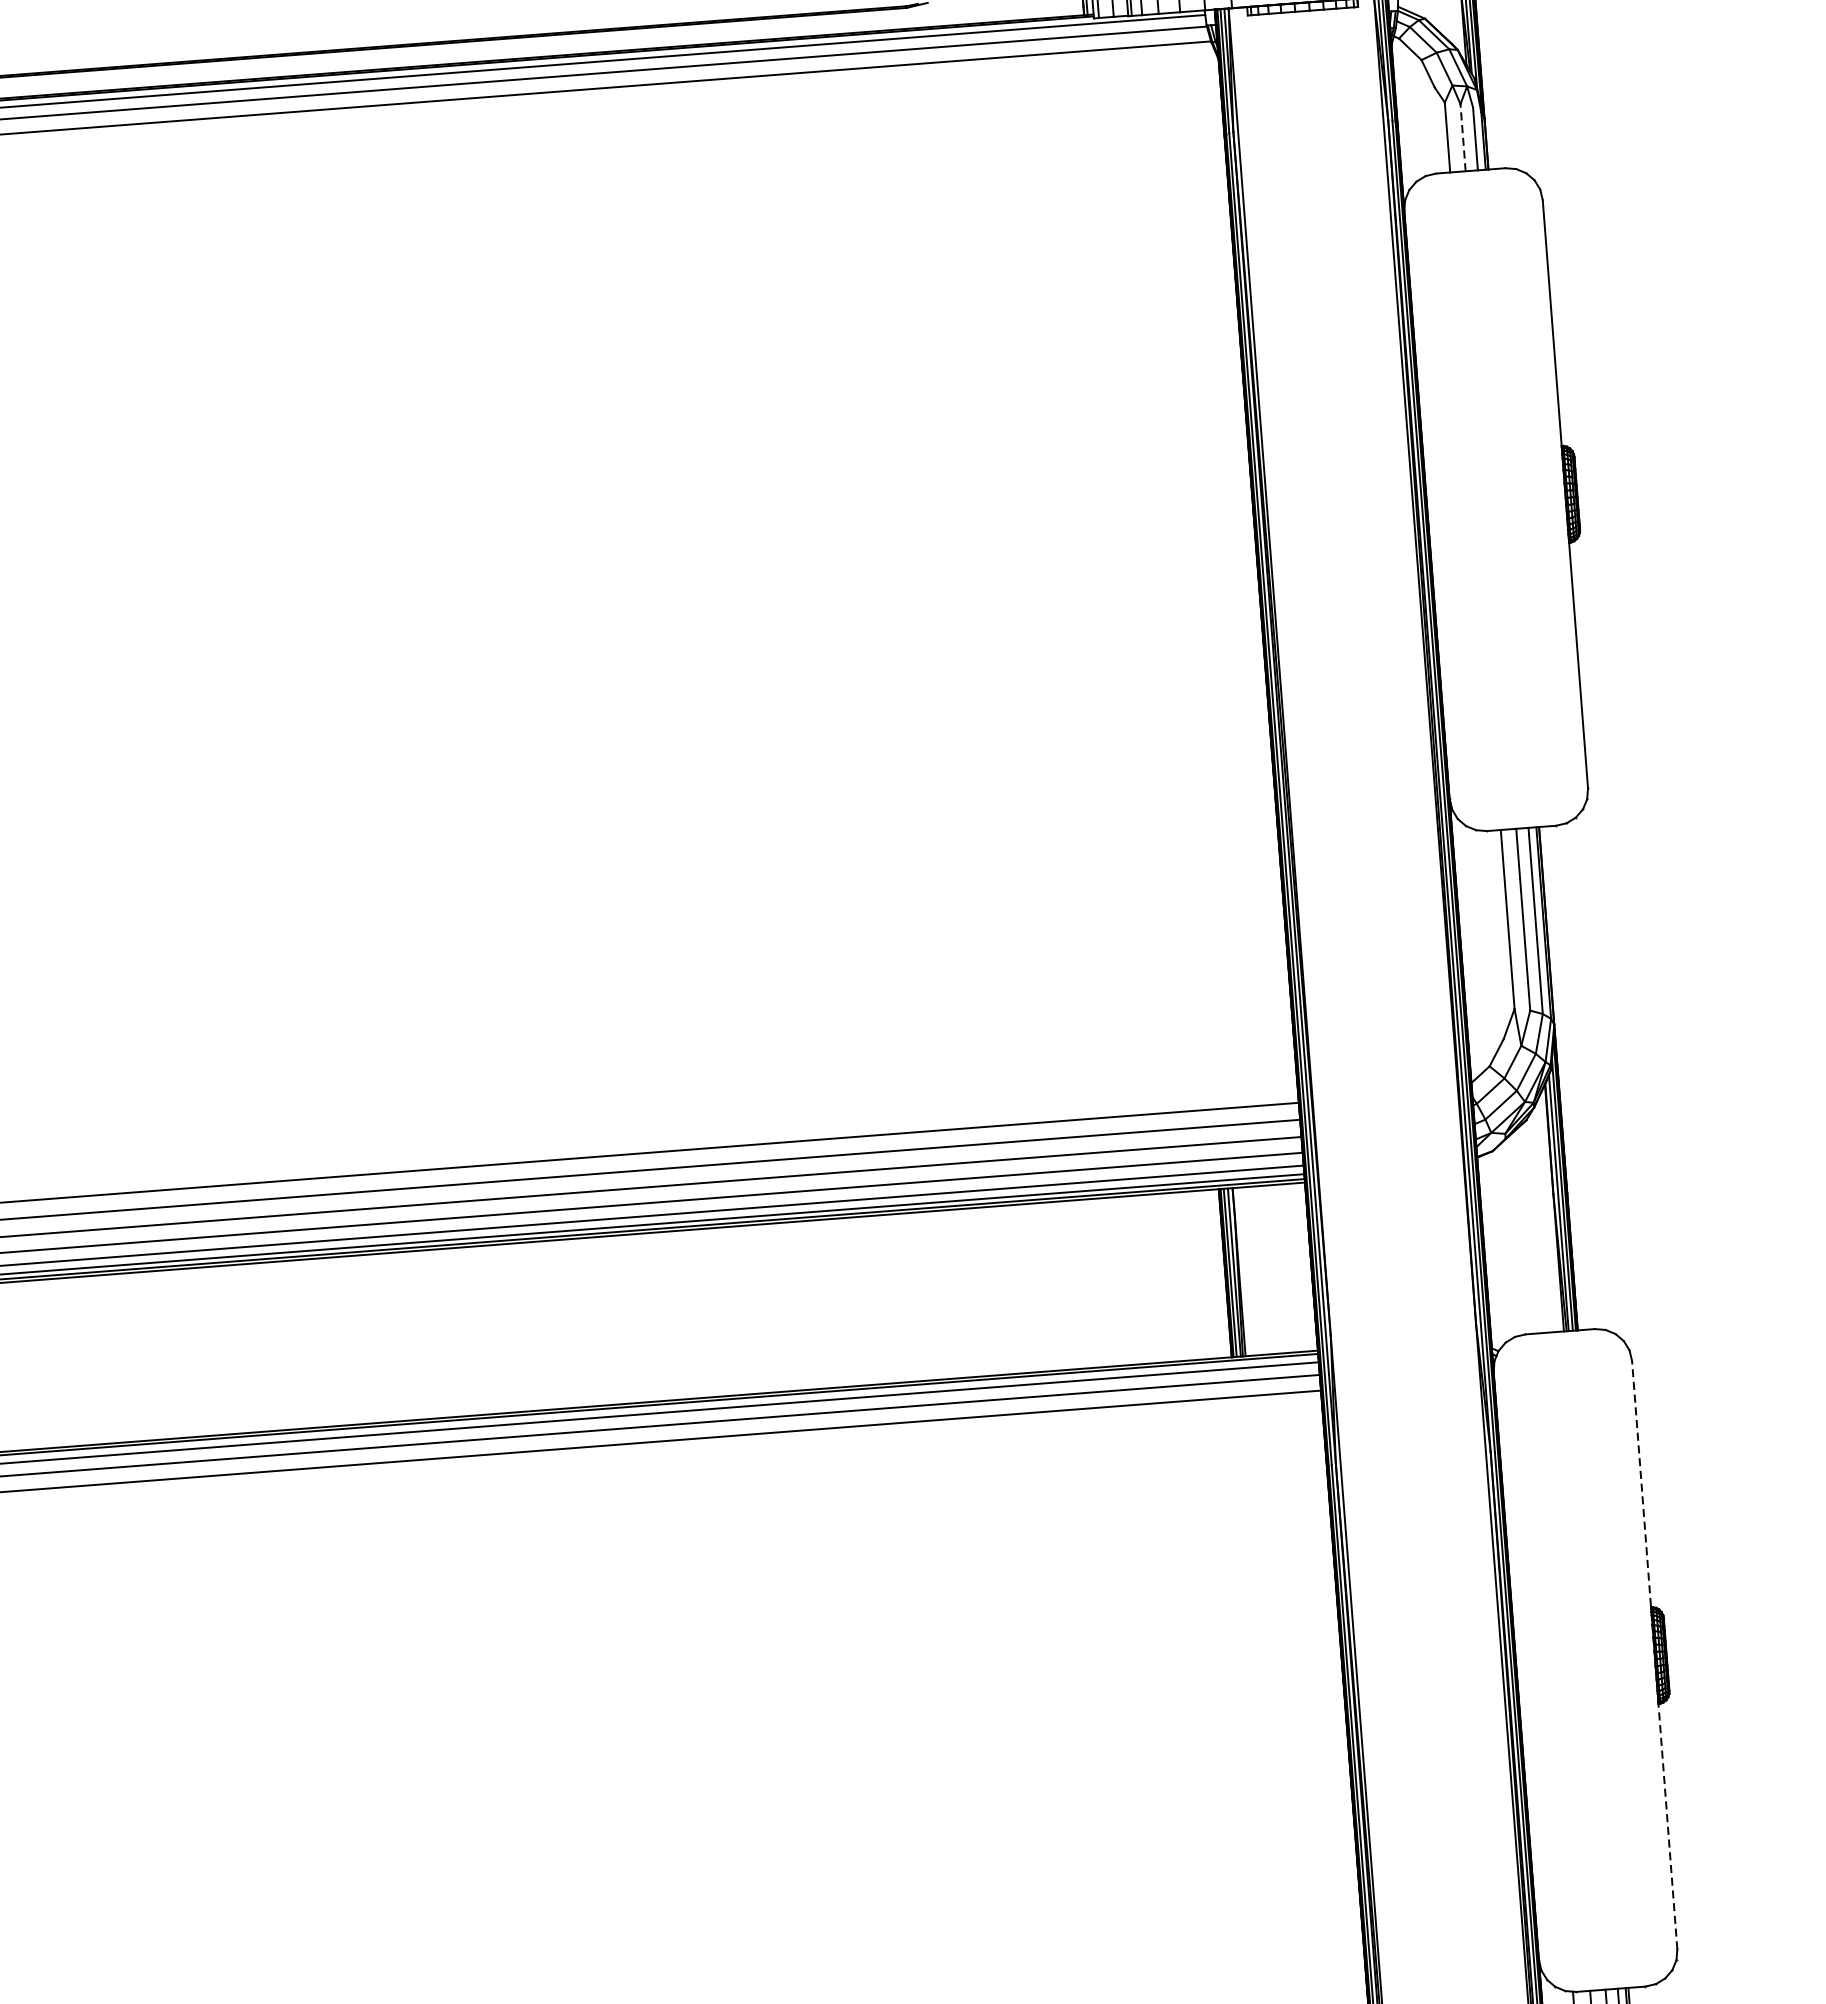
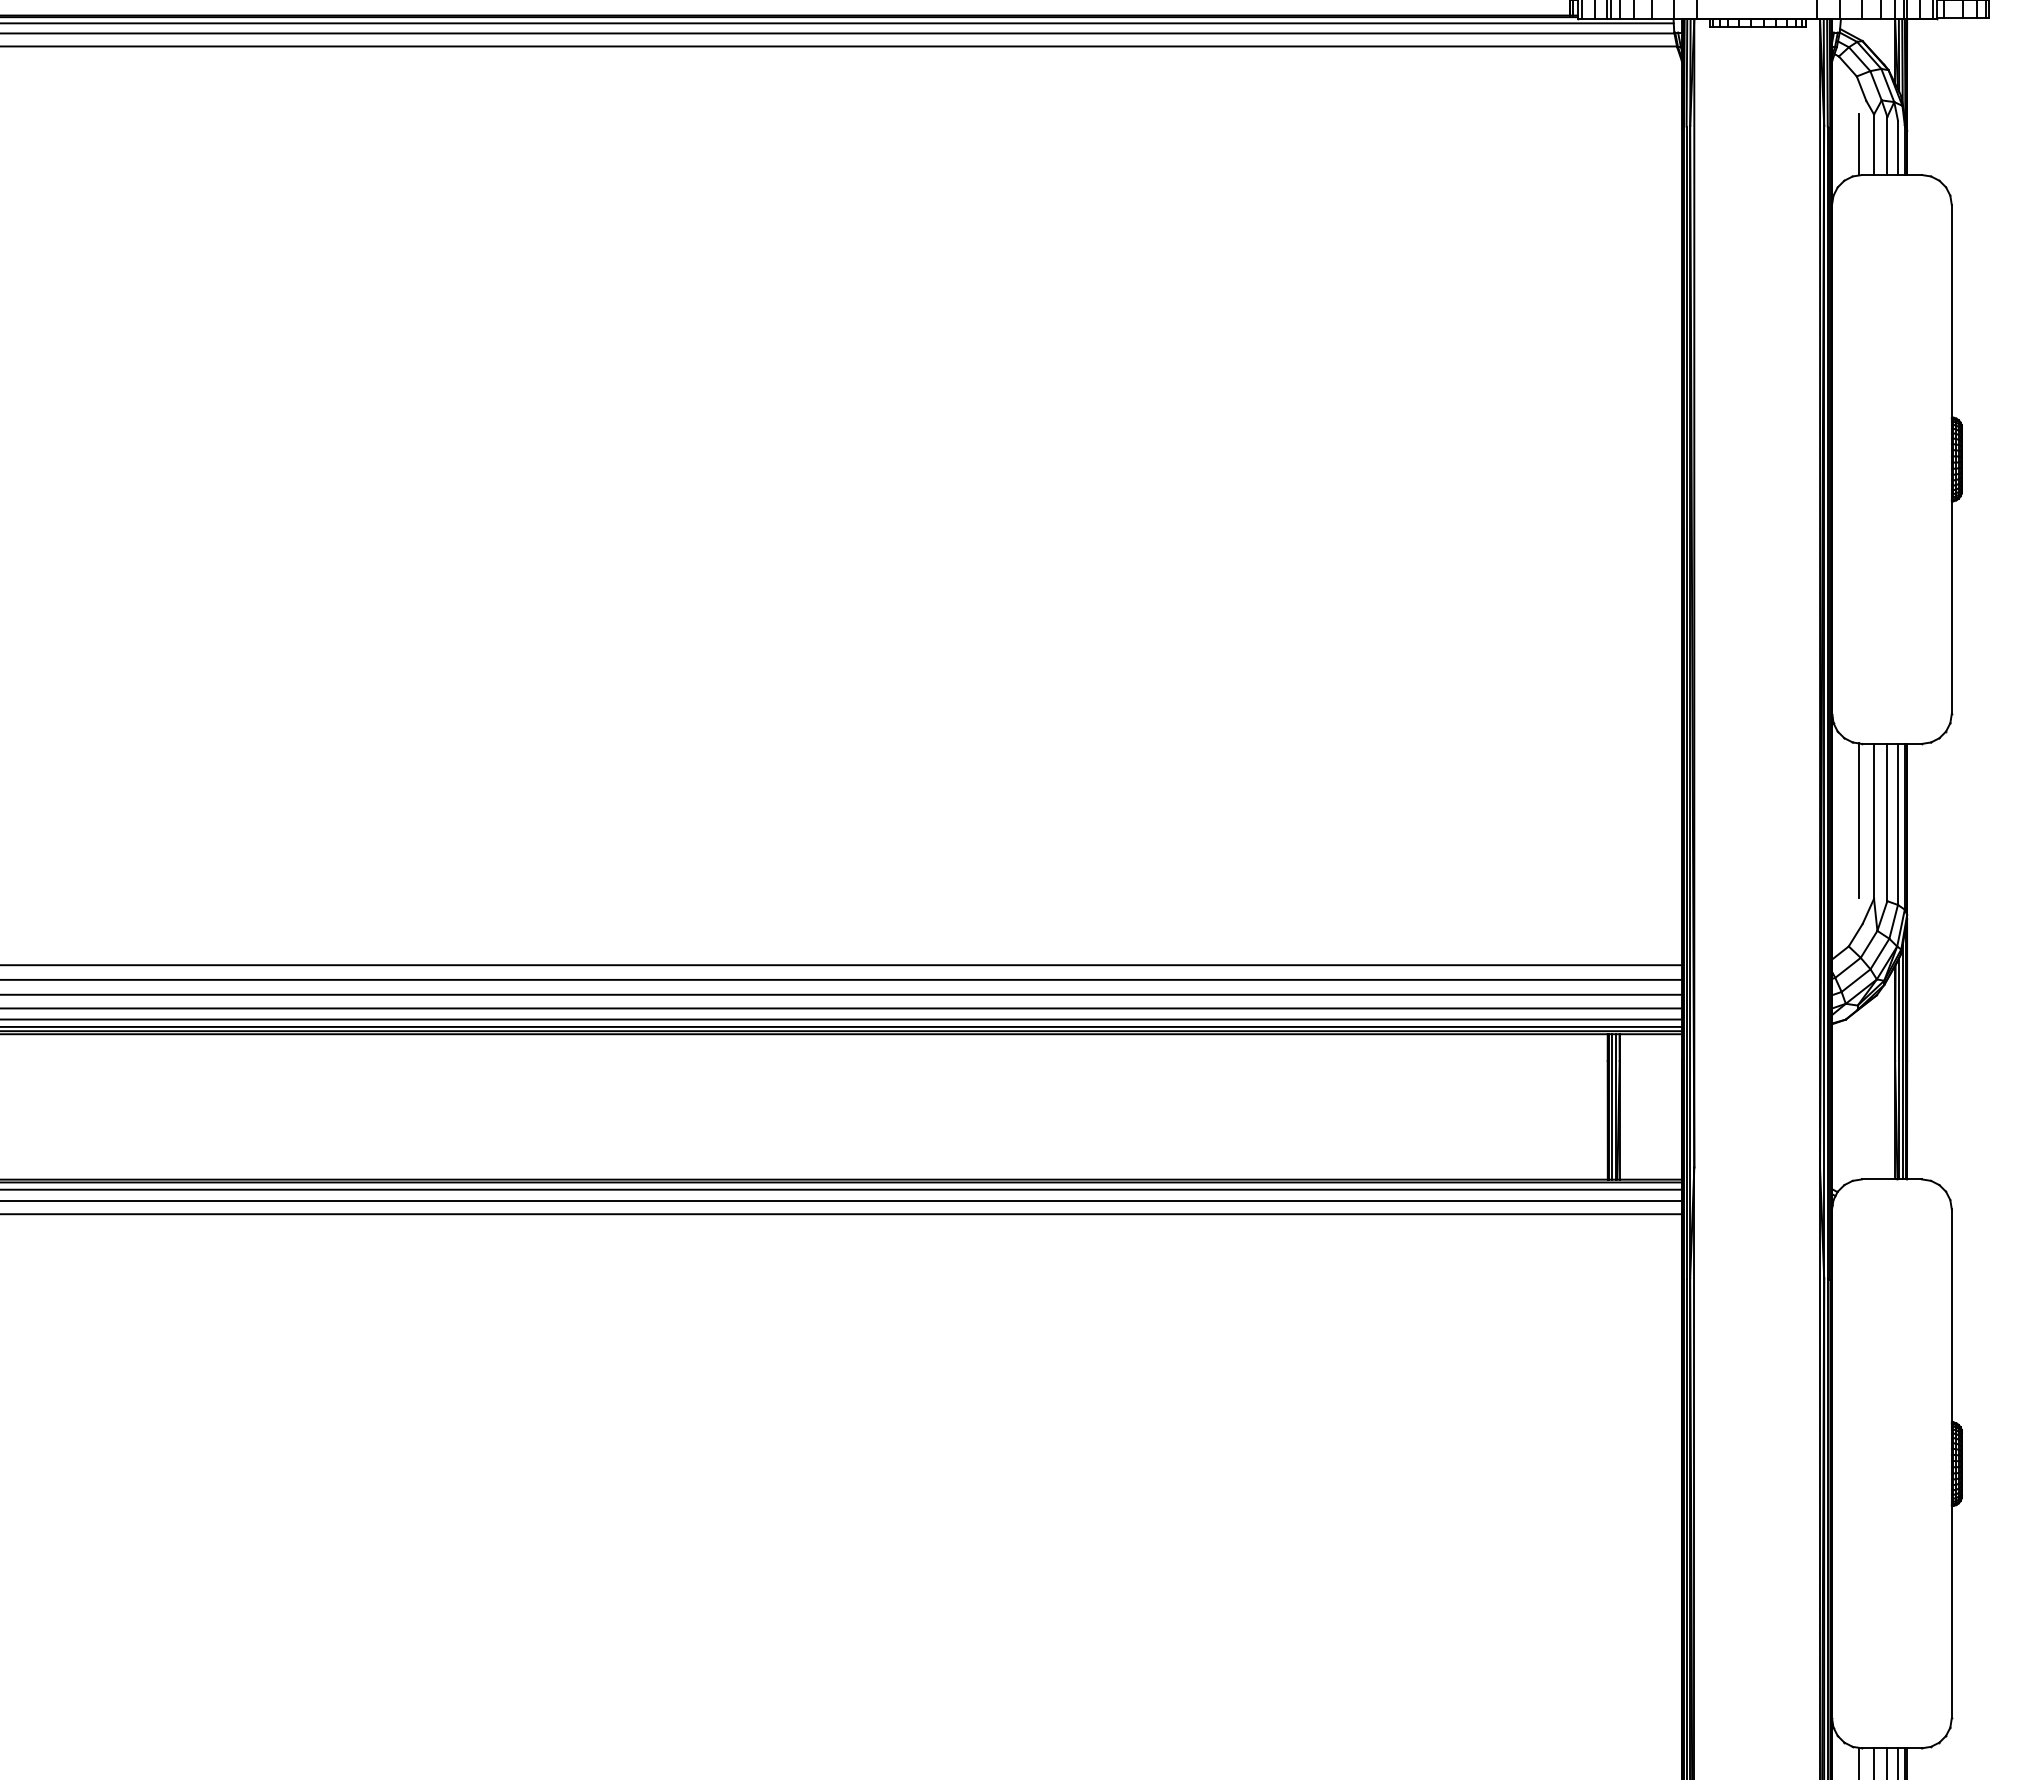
line: (1463, 137) -> (1887, 145), dashed -> solid
line: (1430, 138) -> (1859, 144), added
line: (1490, 919) -> (1859, 820), added
line: (1654, 1654) -> (1951, 1463), dashed -> solid

